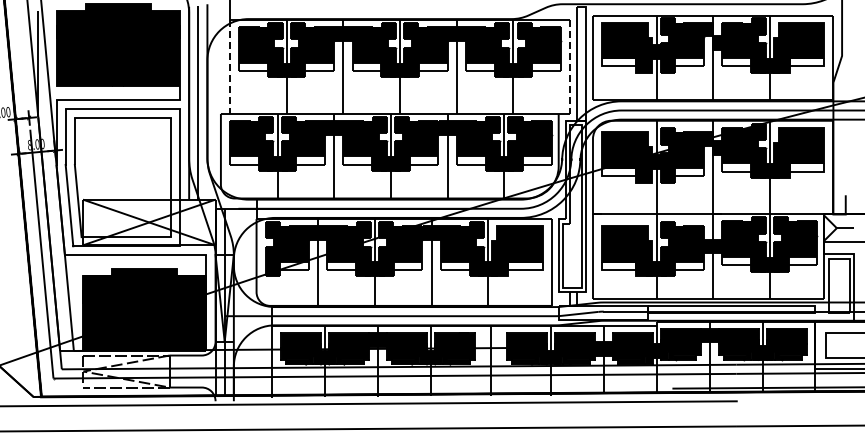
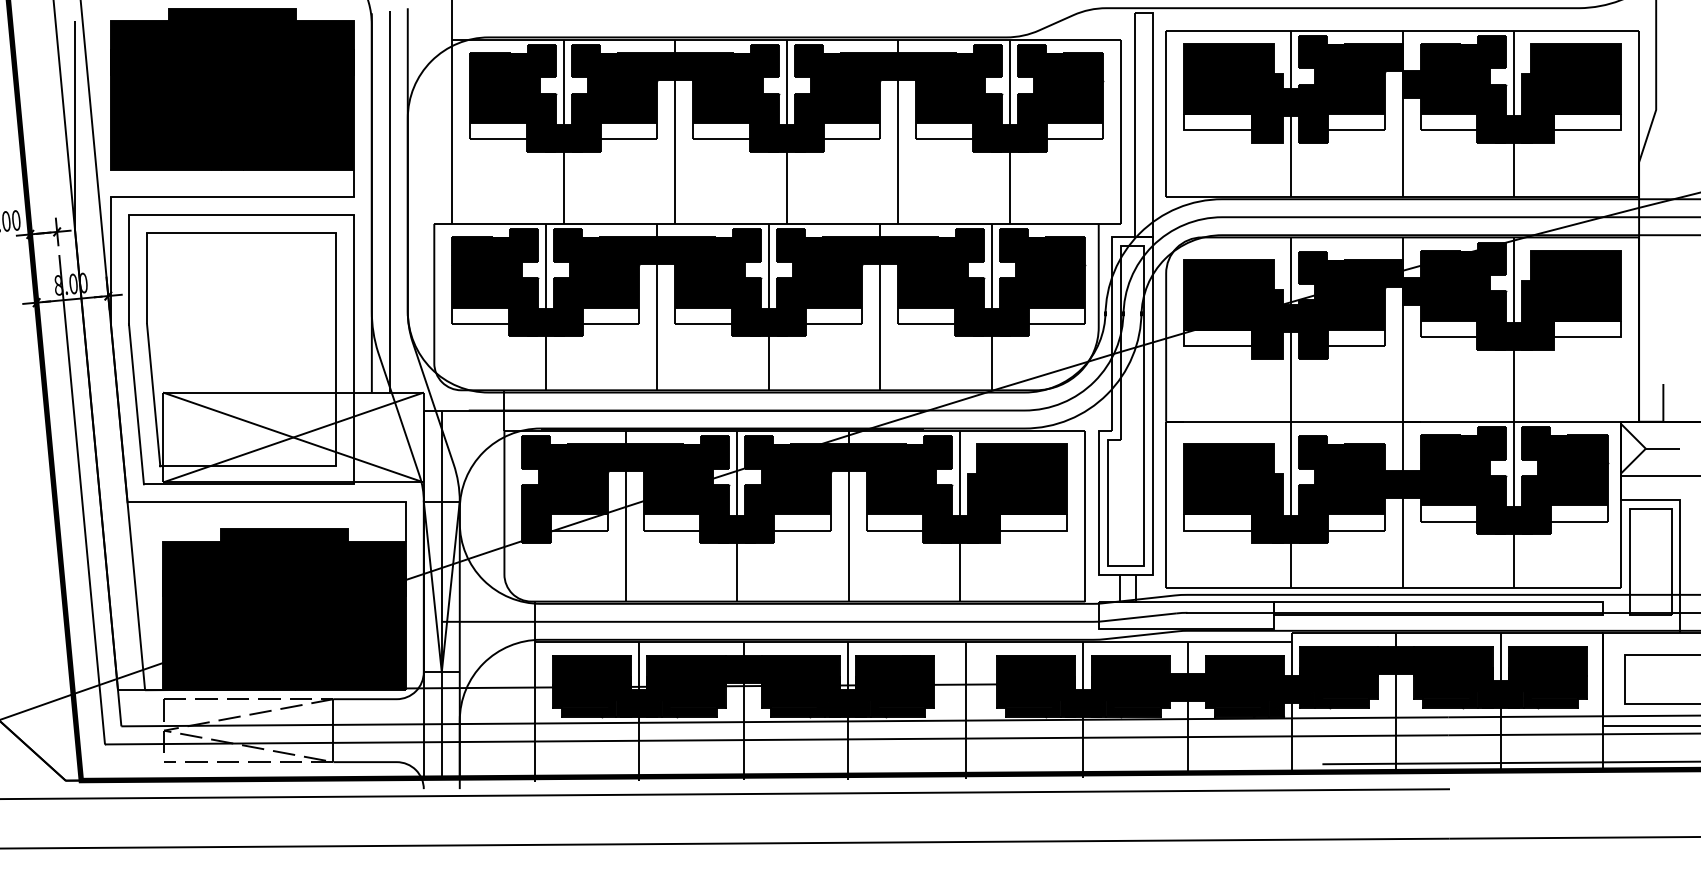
line: (230, 67) -> (453, 132), dashed -> solid
line: (570, 67) -> (1121, 132), dashed -> solid

